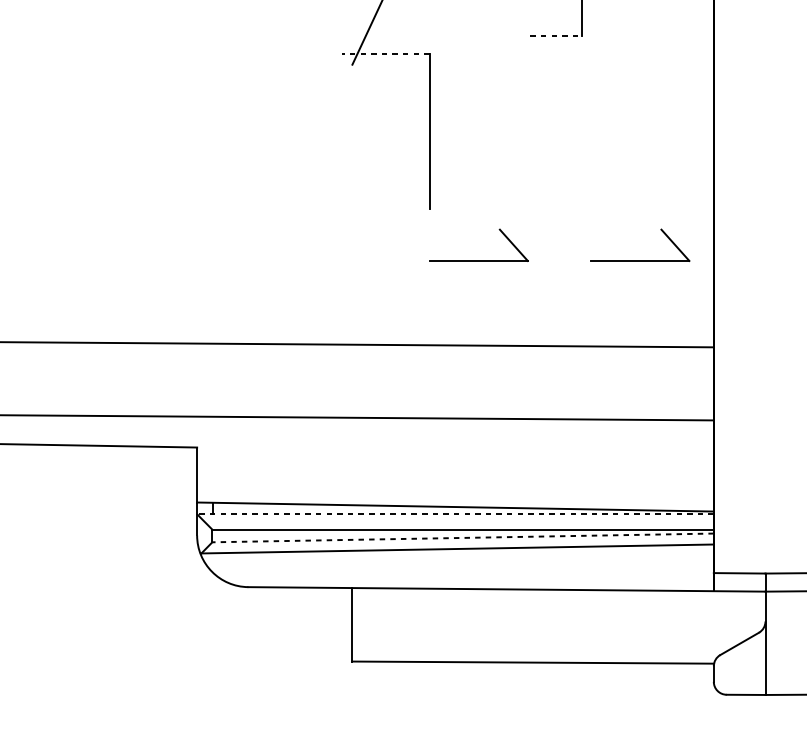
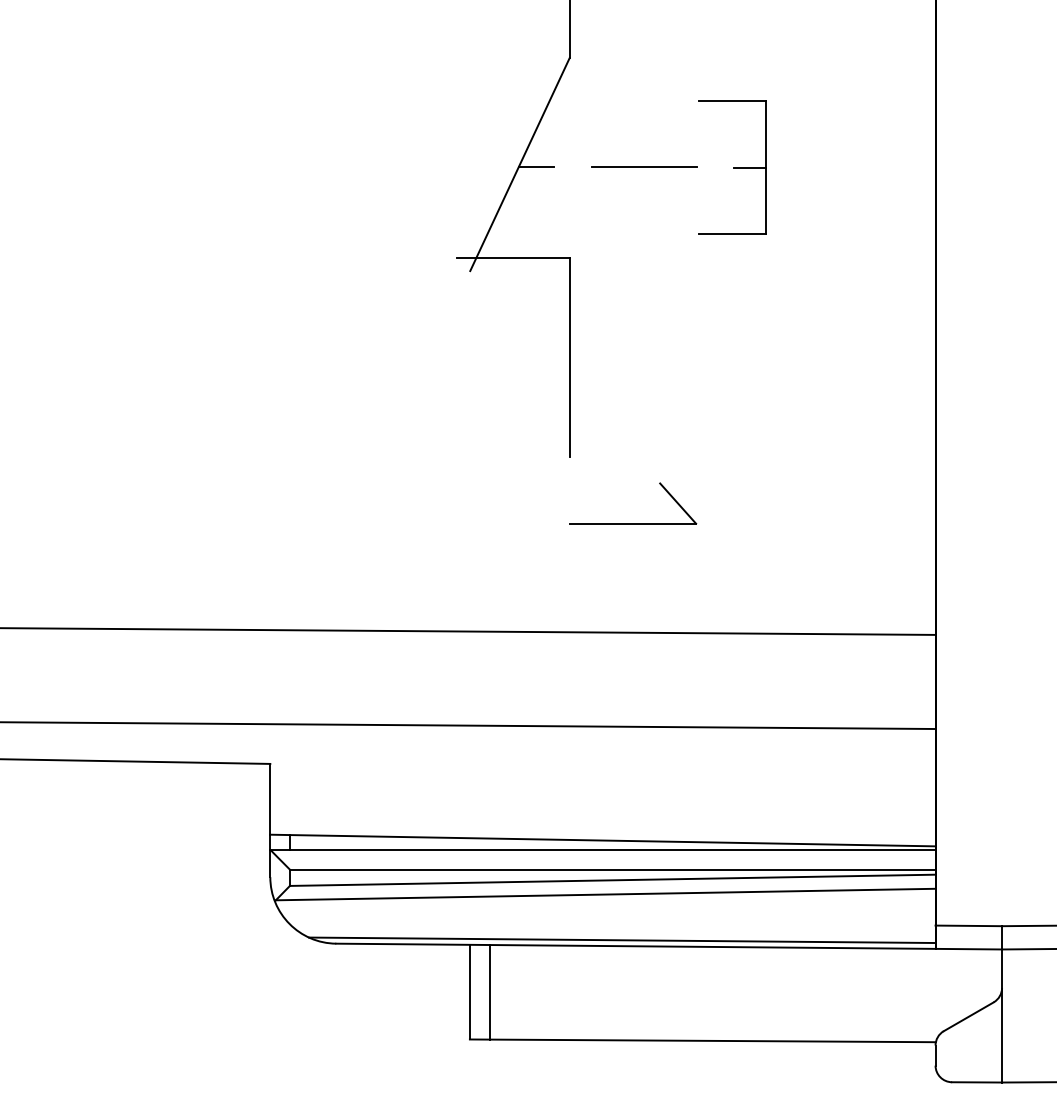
line: (556, 36) -> (733, 234), dashed -> solid
line: (386, 54) -> (513, 257), dashed -> solid
part: (640, 260) -> (841, 523), removed
line: (455, 513) -> (602, 849), dashed -> solid
line: (462, 538) -> (612, 880), dashed -> solid
line: (470, 584) -> (622, 940), added
line: (367, 625) -> (489, 992), added

